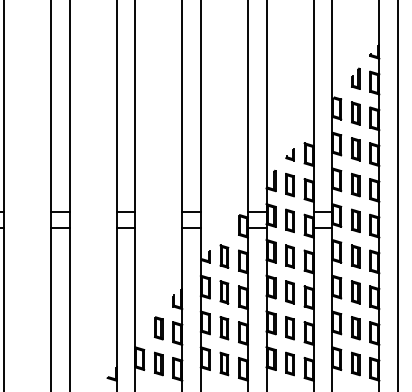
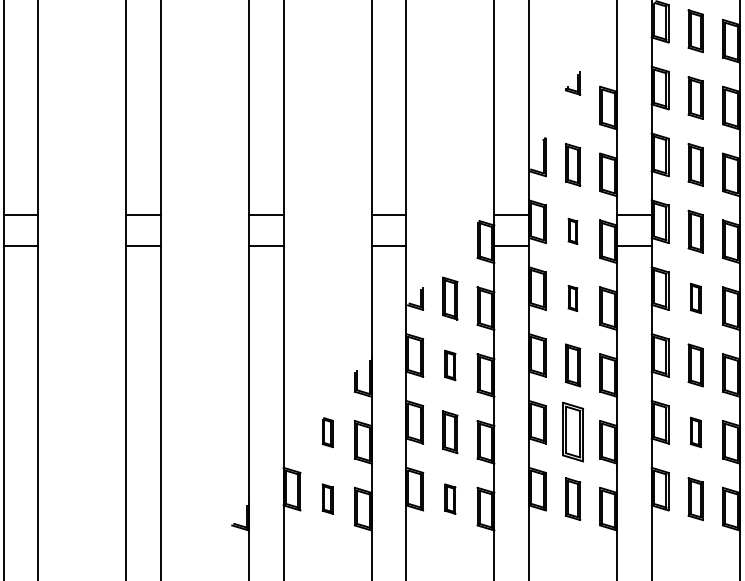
part: (289, 154) -> (571, 83), moved
part: (289, 220) -> (571, 231), size x0.6
part: (289, 256) -> (571, 298), size x0.6
part: (355, 256) -> (695, 298), size x0.7
part: (224, 292) -> (450, 365), size x0.7
part: (158, 328) -> (327, 432), size x0.7
part: (289, 328) -> (571, 432), size x1.4
part: (355, 328) -> (695, 432), size x0.7
part: (158, 363) -> (327, 498), size x0.7
part: (224, 363) -> (450, 498), size x0.7

